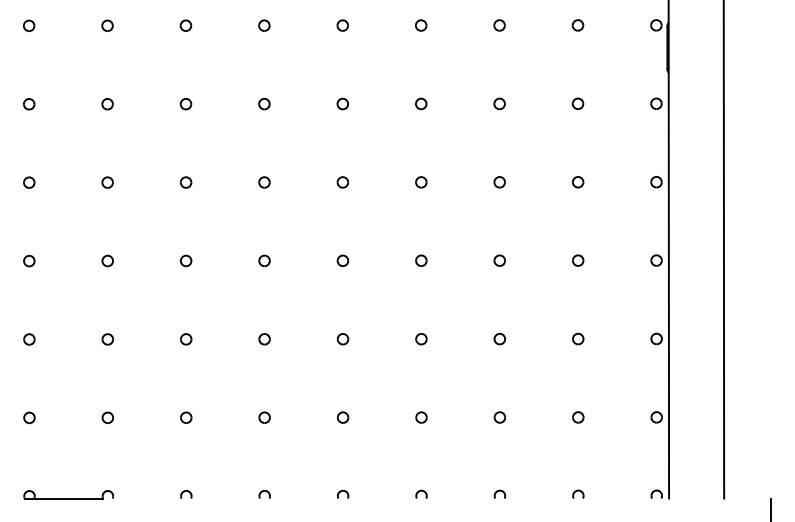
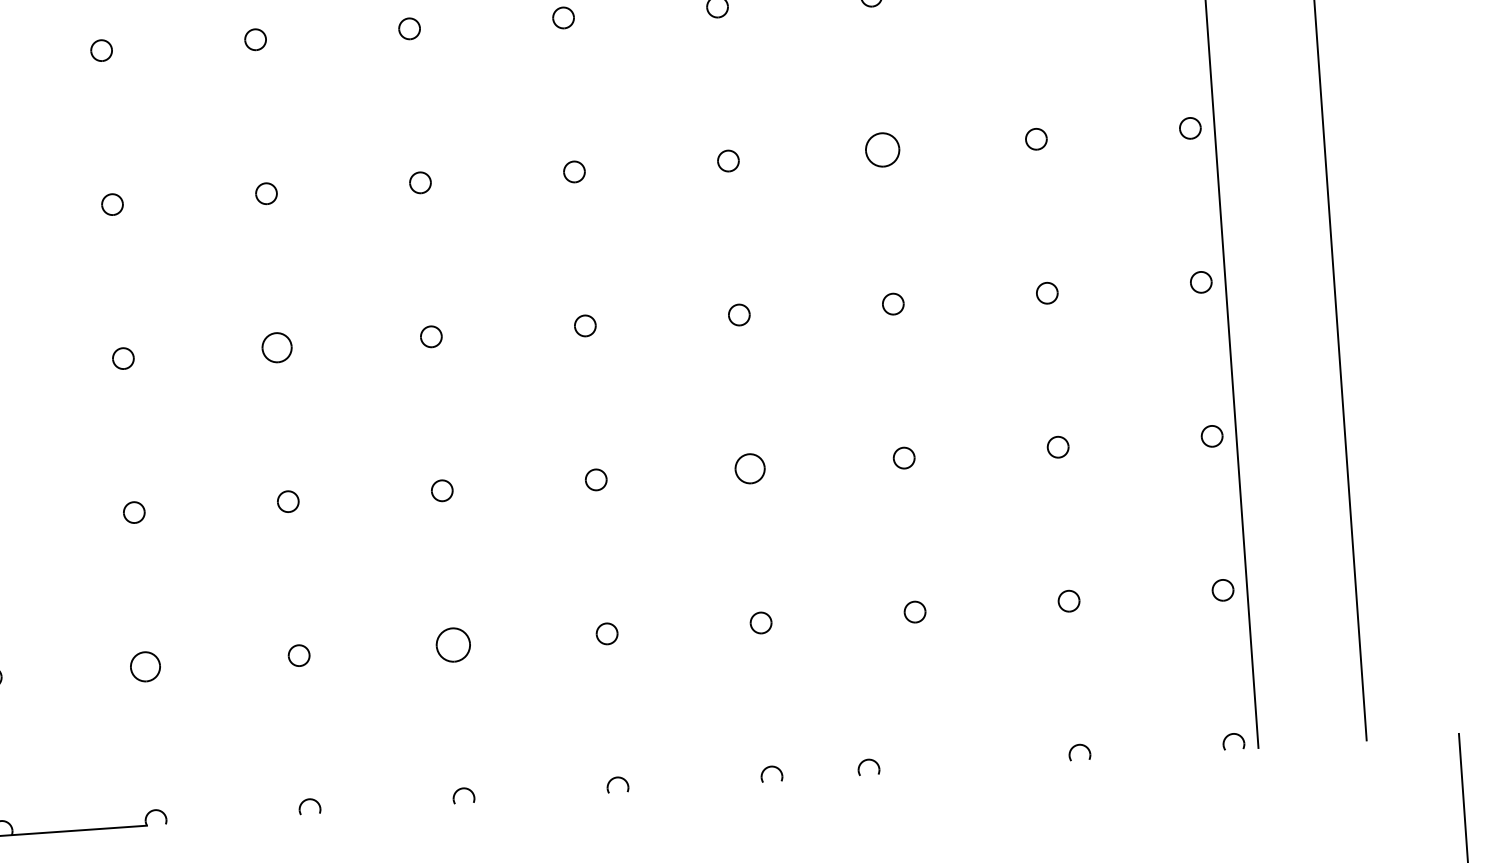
part: (499, 182) -> (882, 150), size x1.6
part: (186, 260) -> (278, 346), size x1.4
part: (421, 339) -> (750, 469), size x1.4
part: (107, 417) -> (144, 665), size x1.4
part: (264, 417) -> (452, 644), size x1.6
part: (499, 493) -> (867, 765), moved

